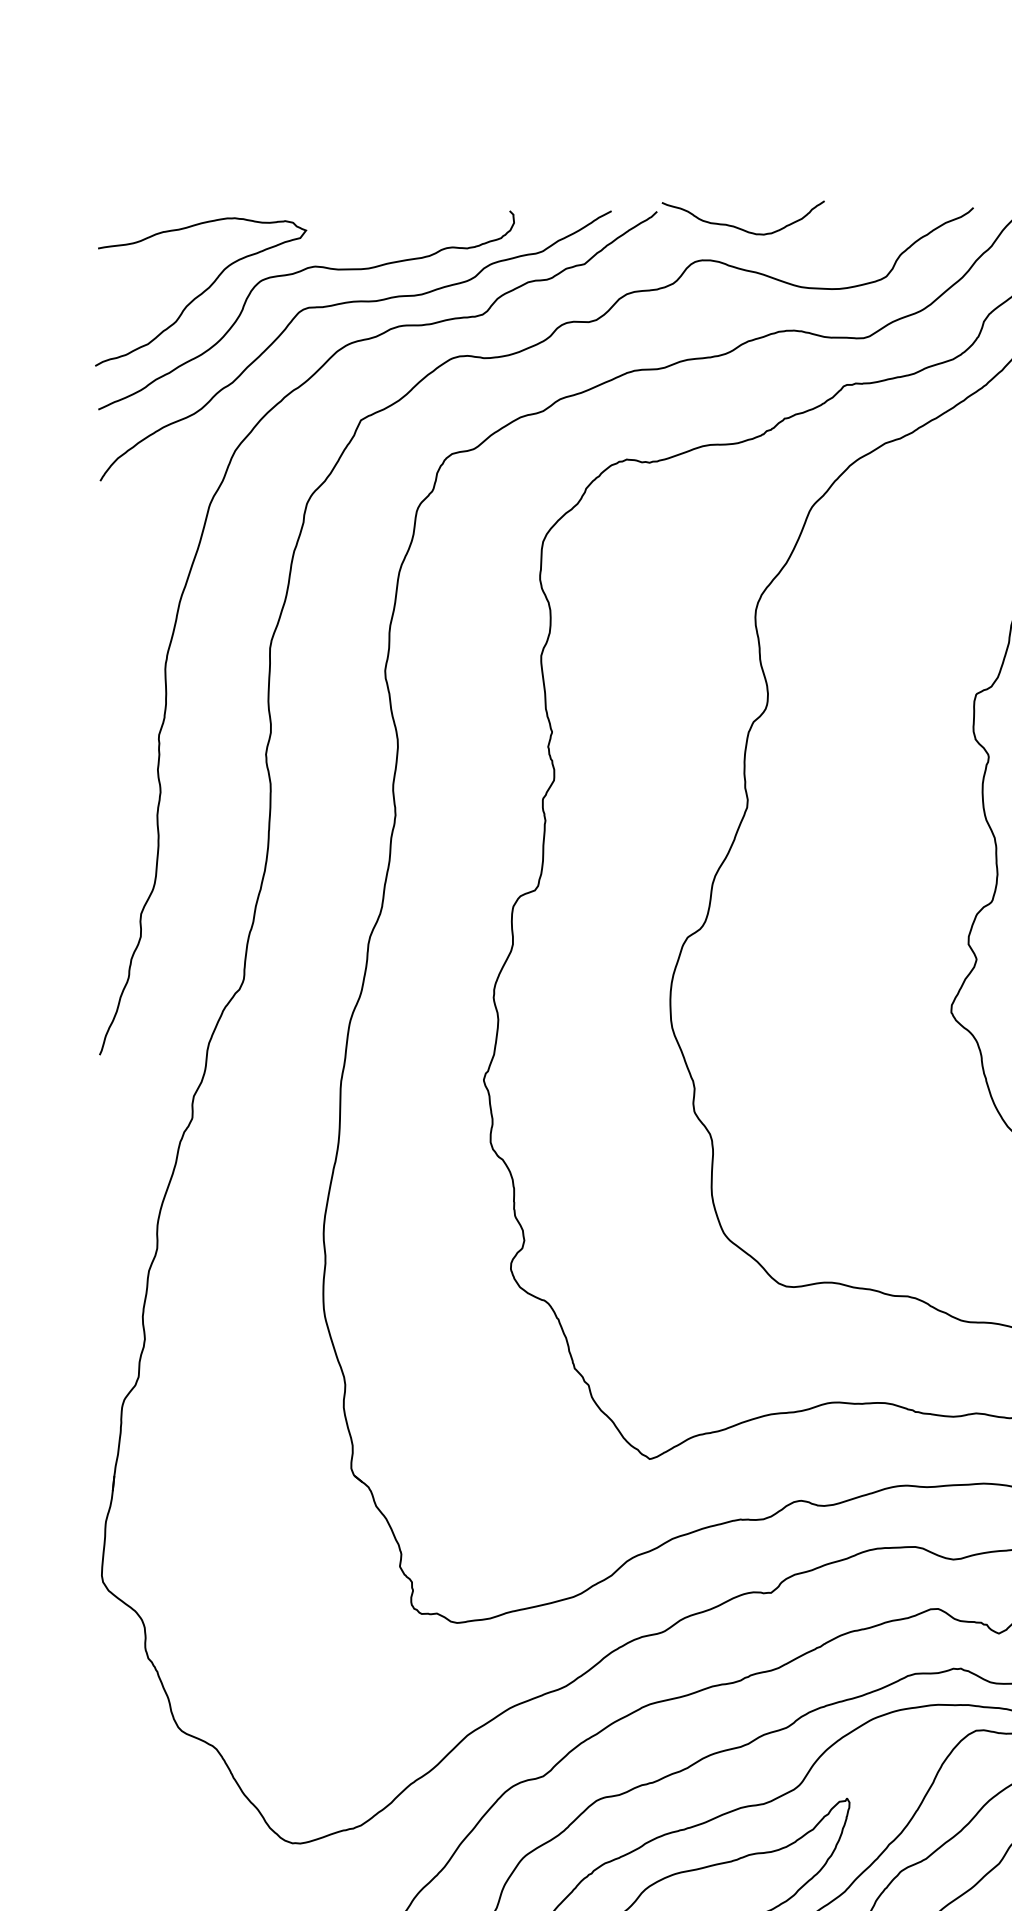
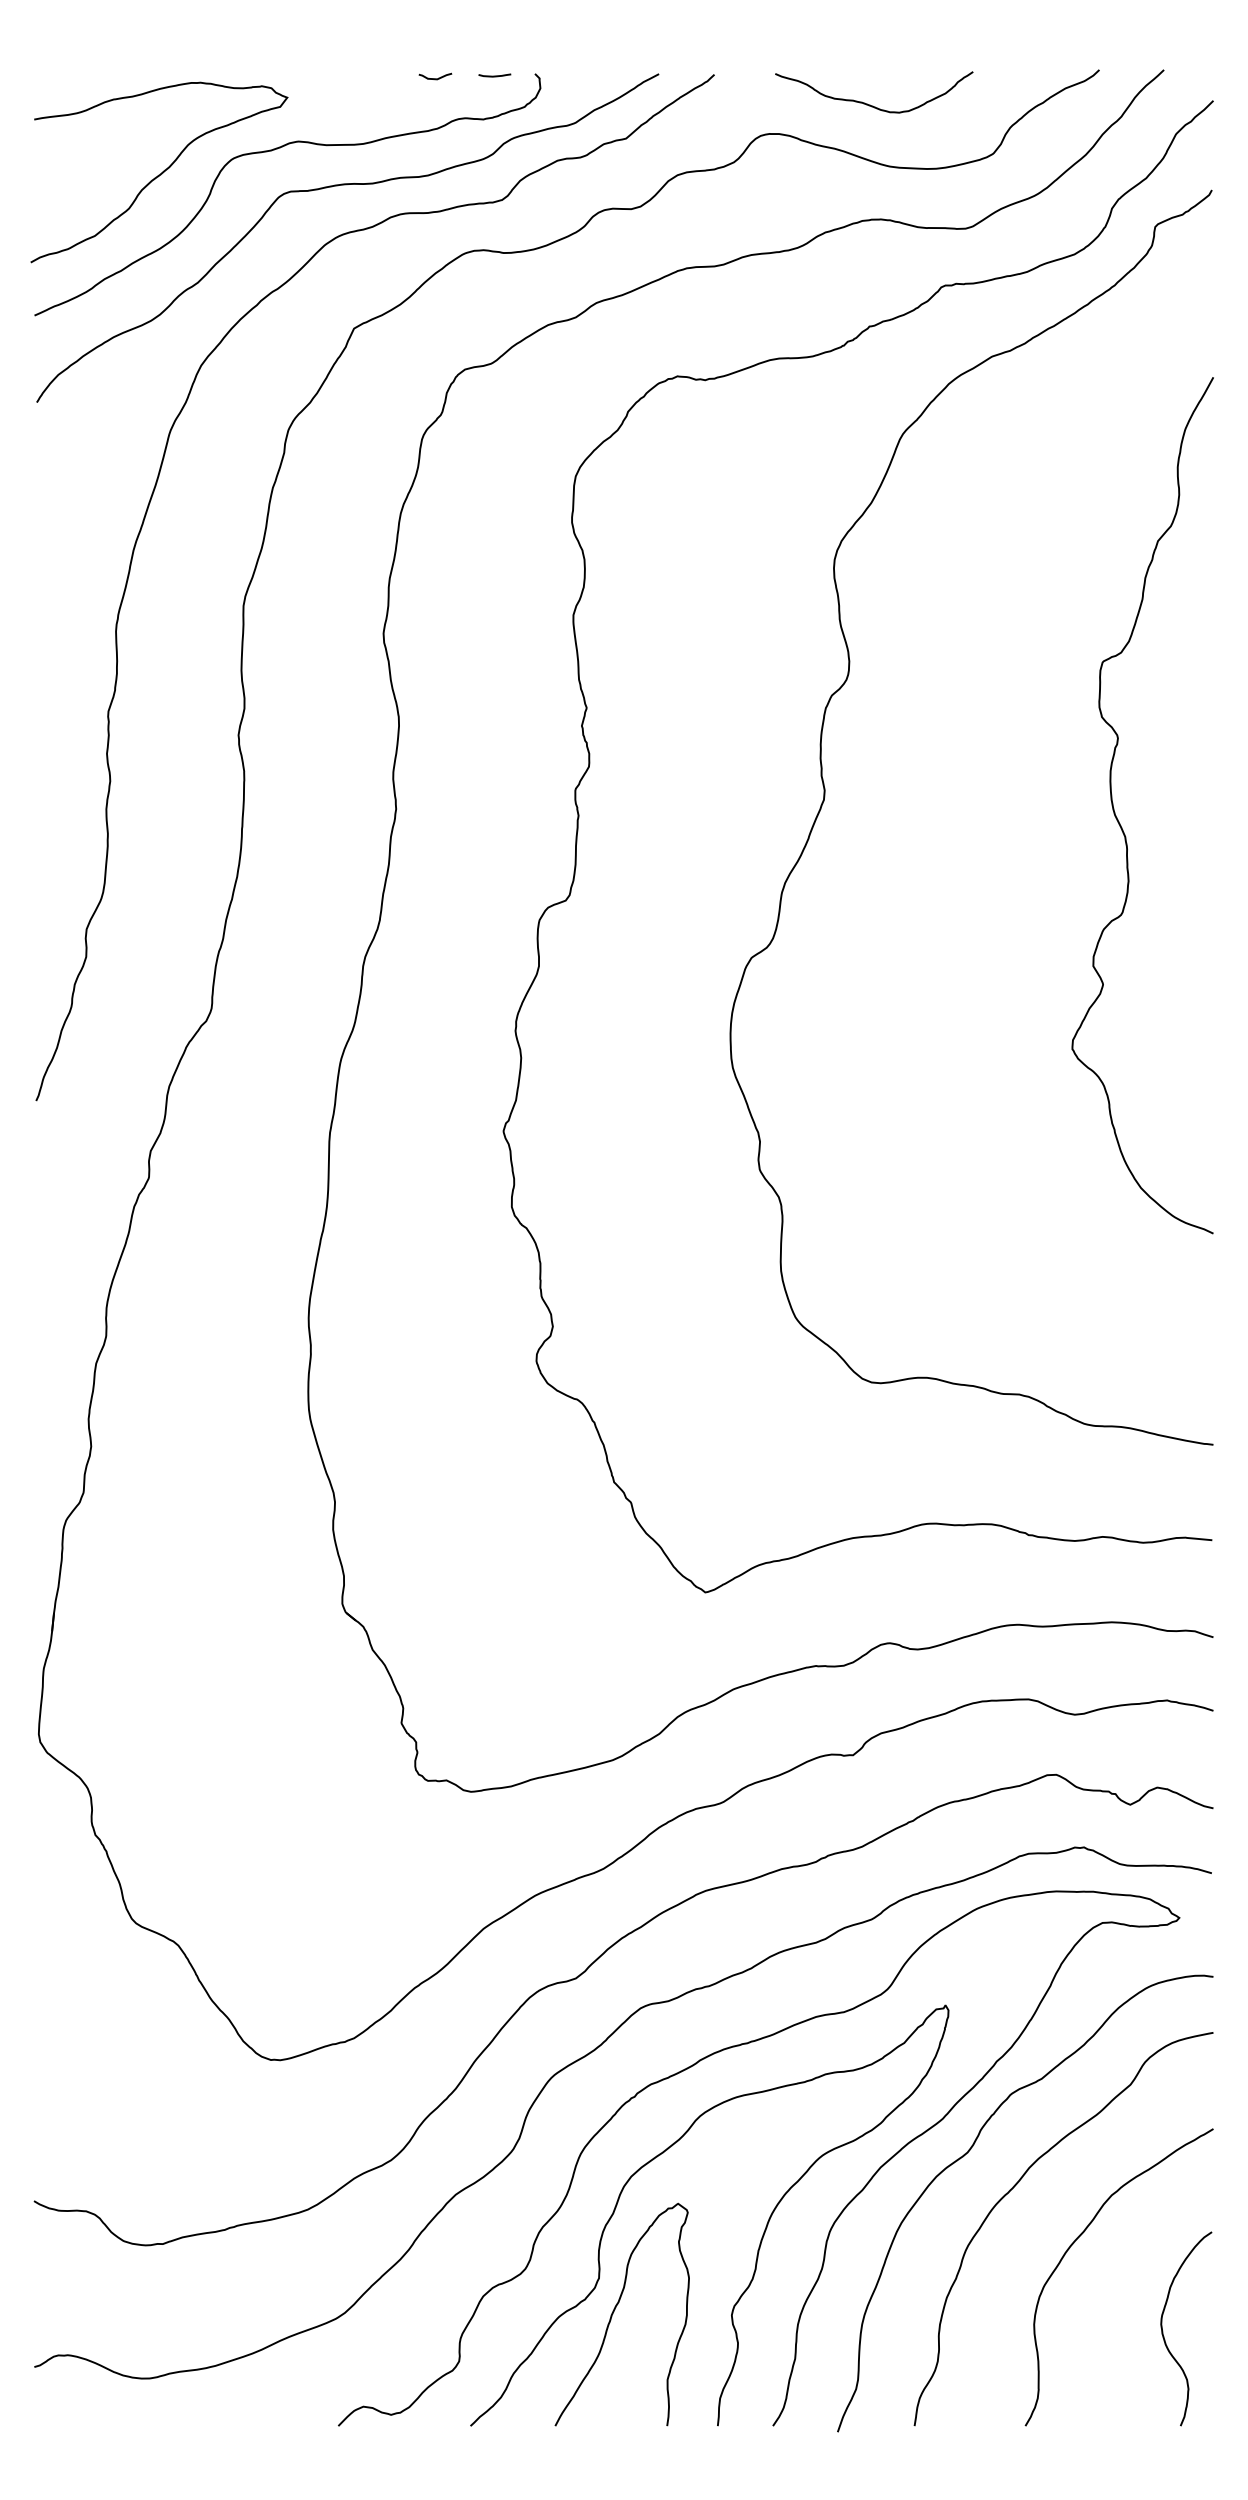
curve: (476, 212) -> (494, 75), added
curve: (427, 214) -> (435, 78), added
curve: (740, 227) -> (870, 104), moved

